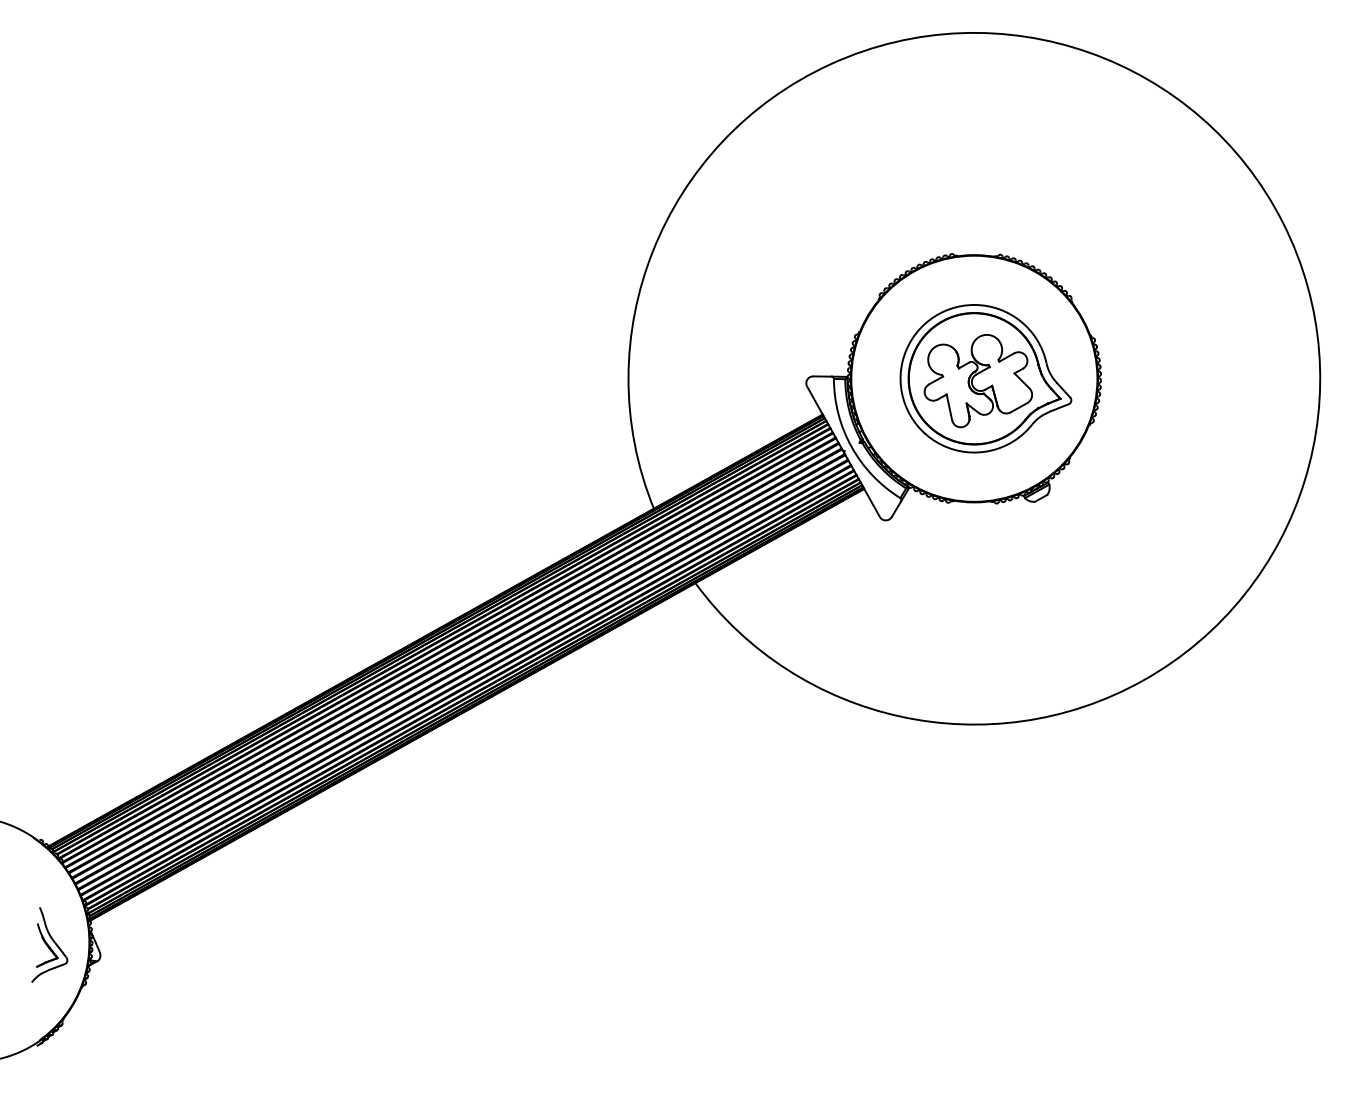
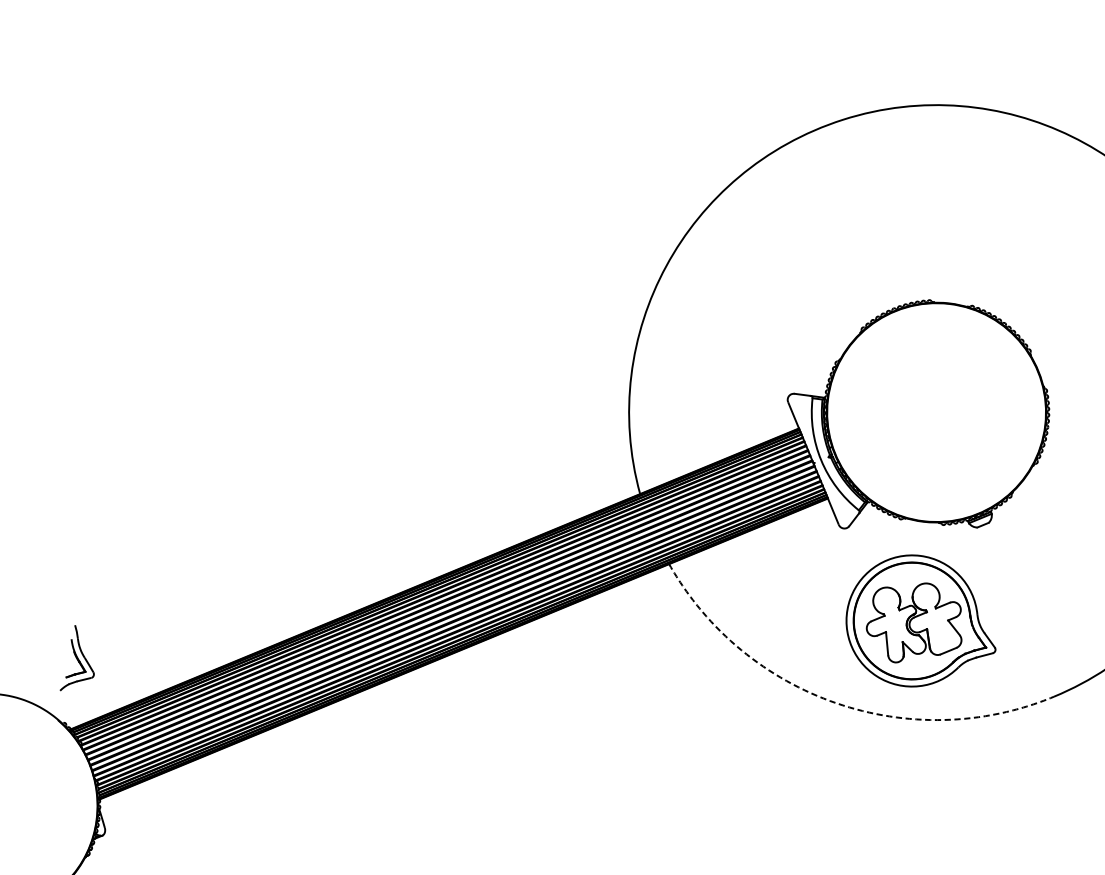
part: (985, 378) -> (921, 621), moved
arc: (900, 716) -> (836, 703), solid -> dashed
part: (49, 944) -> (79, 659), moved

